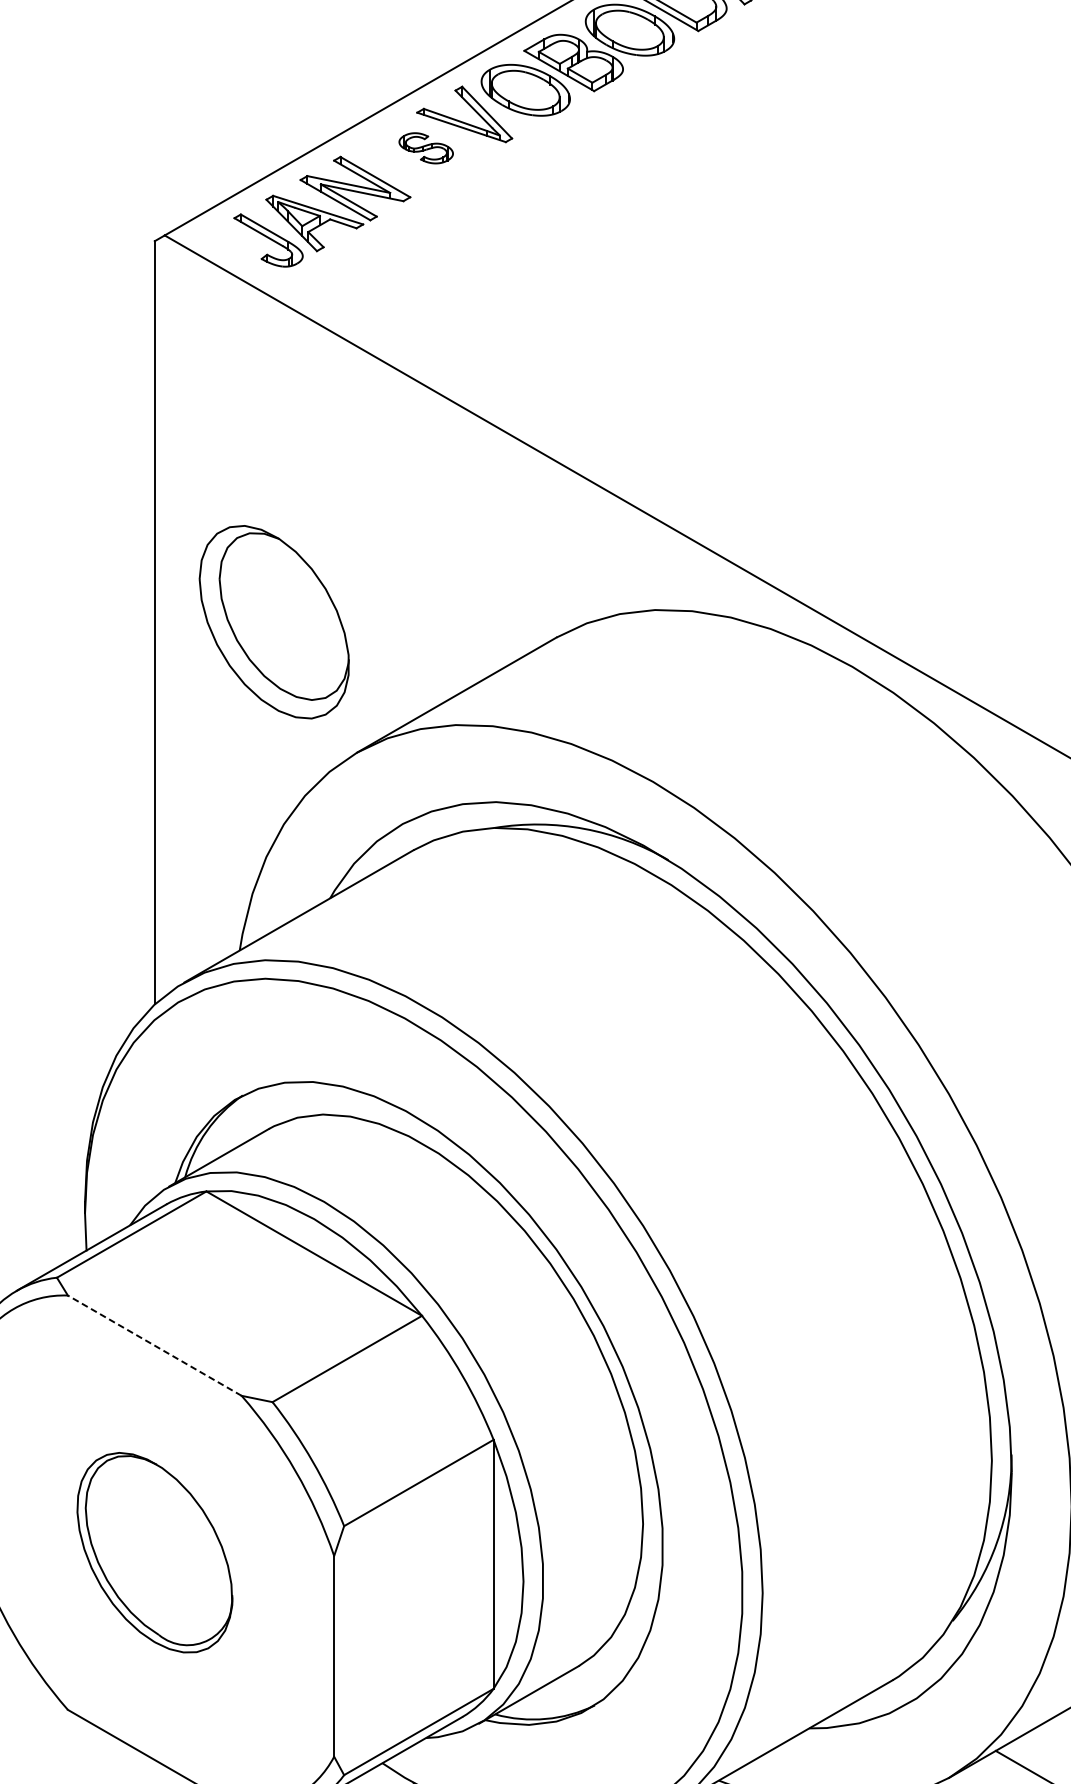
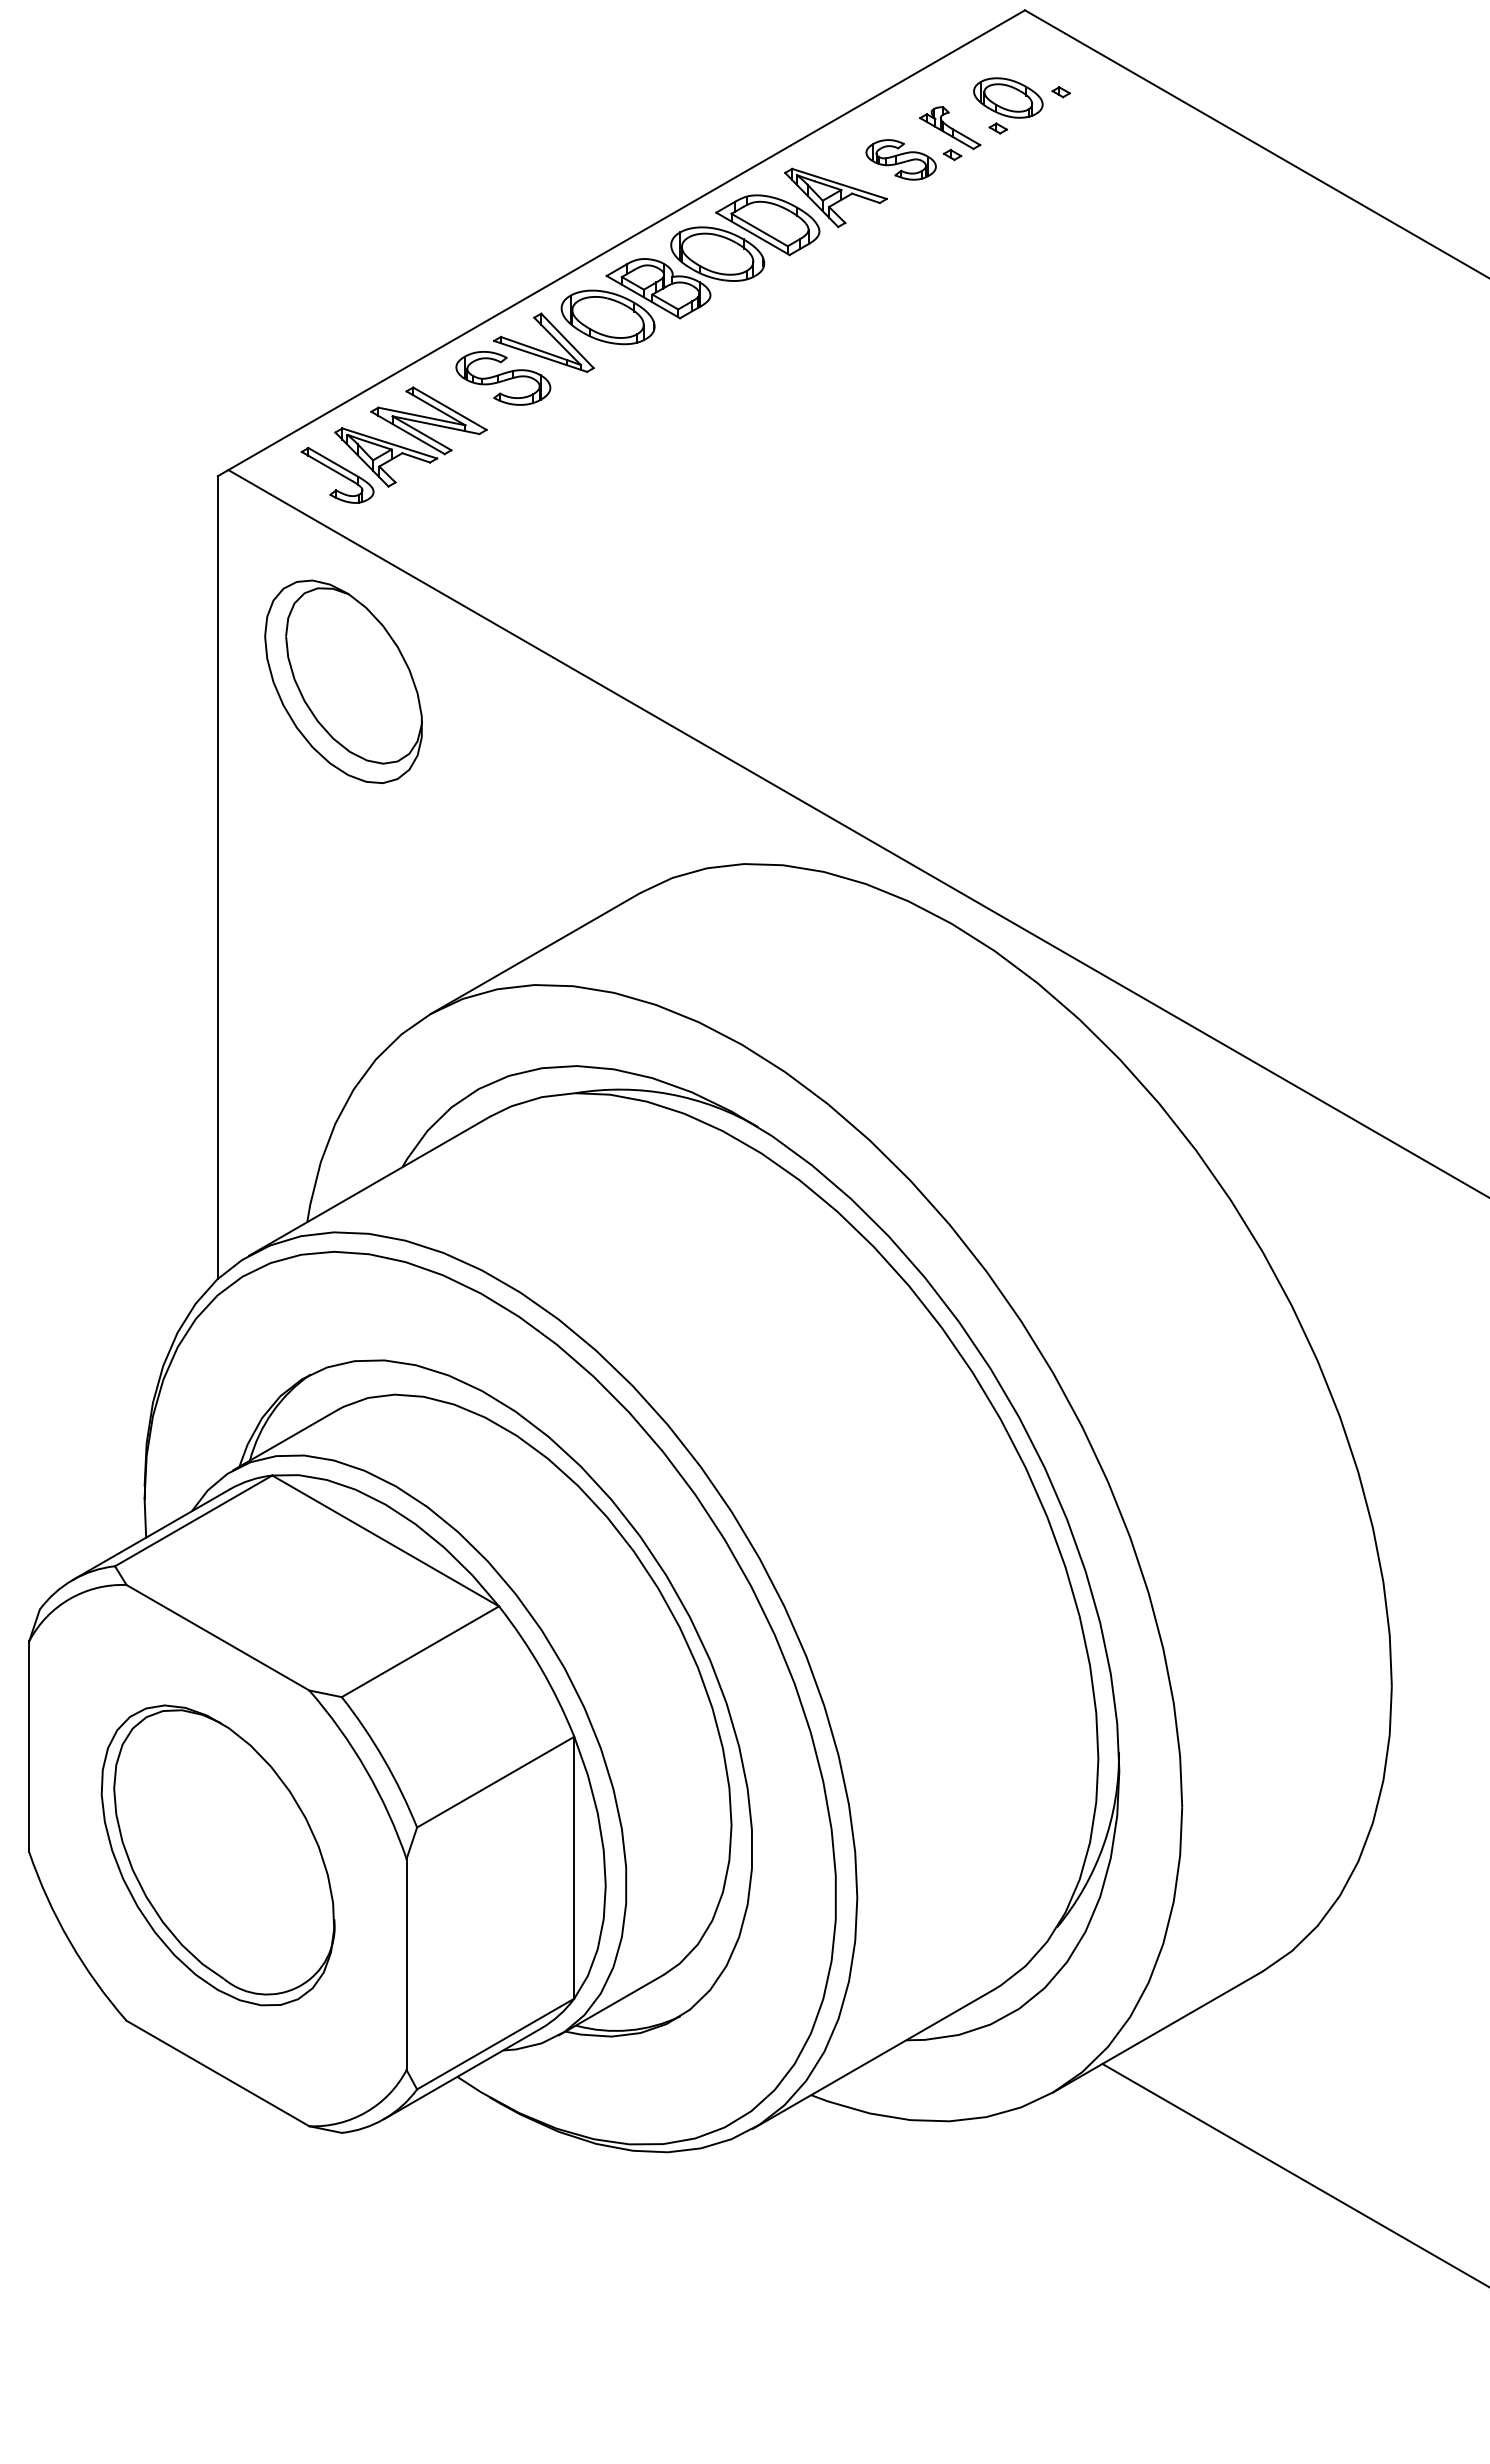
part: (426, 148) -> (503, 378), size x1.67
part: (274, 621) -> (343, 681), moved
line: (154, 1345) -> (217, 1637), dashed -> solid
part: (154, 1552) -> (217, 1855), size x1.43

